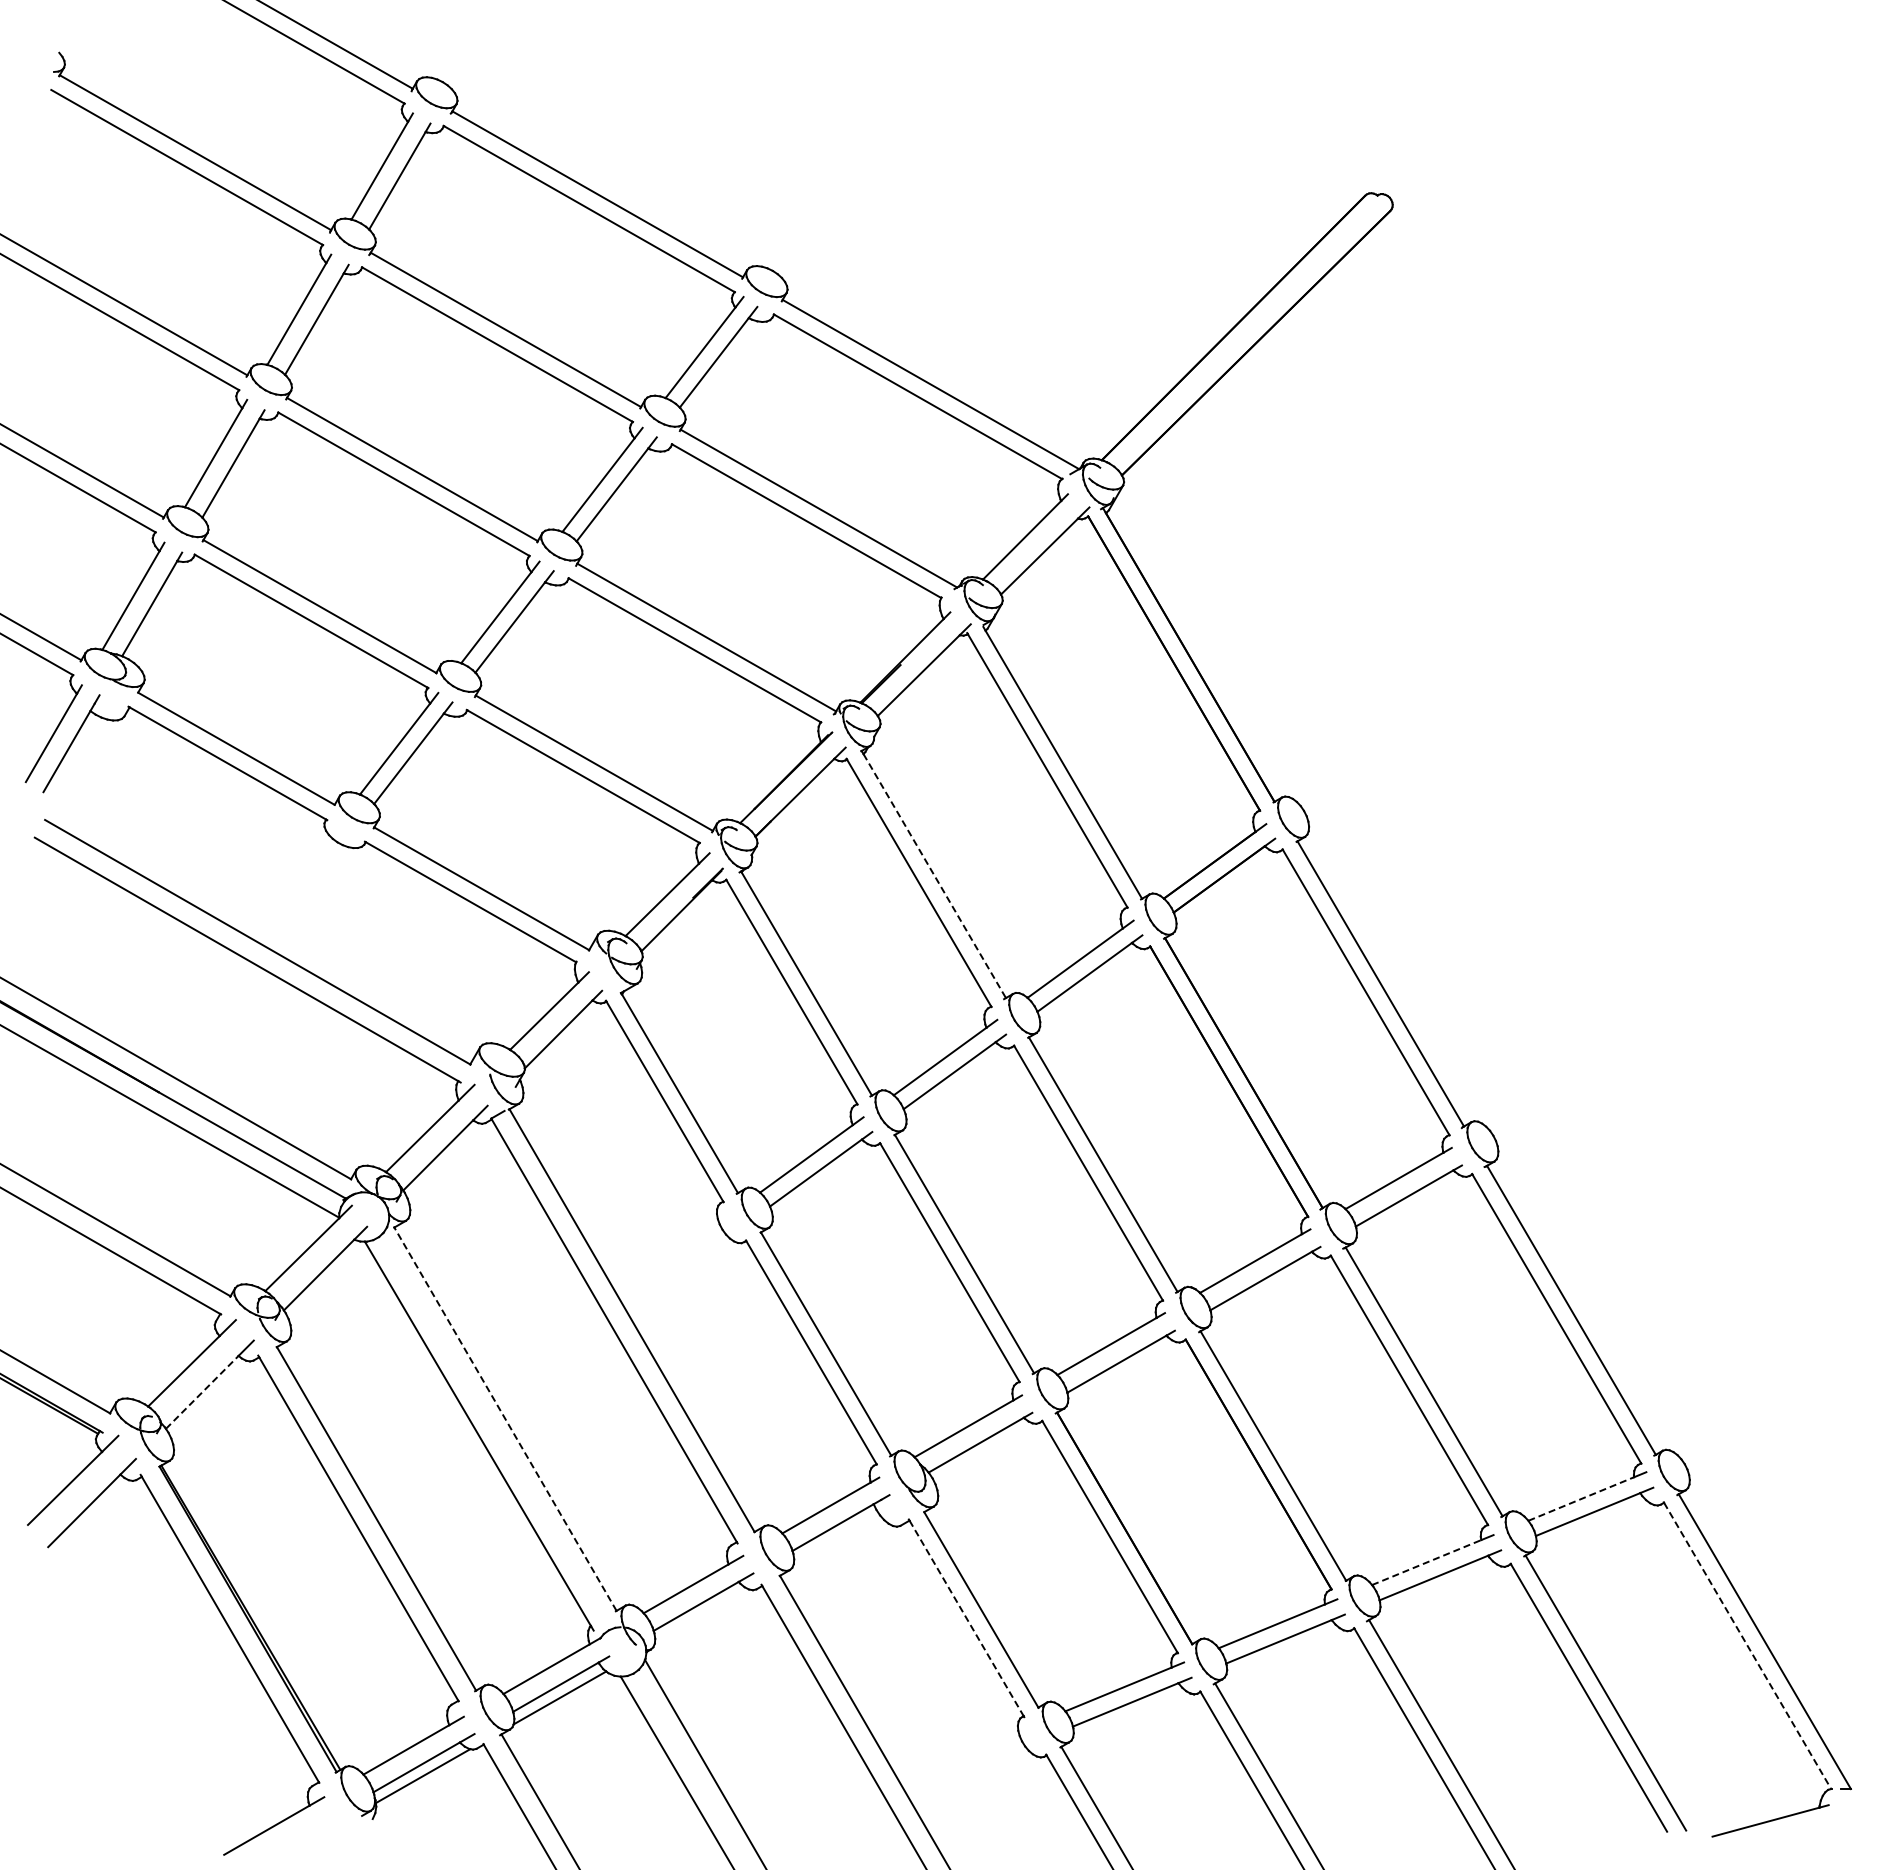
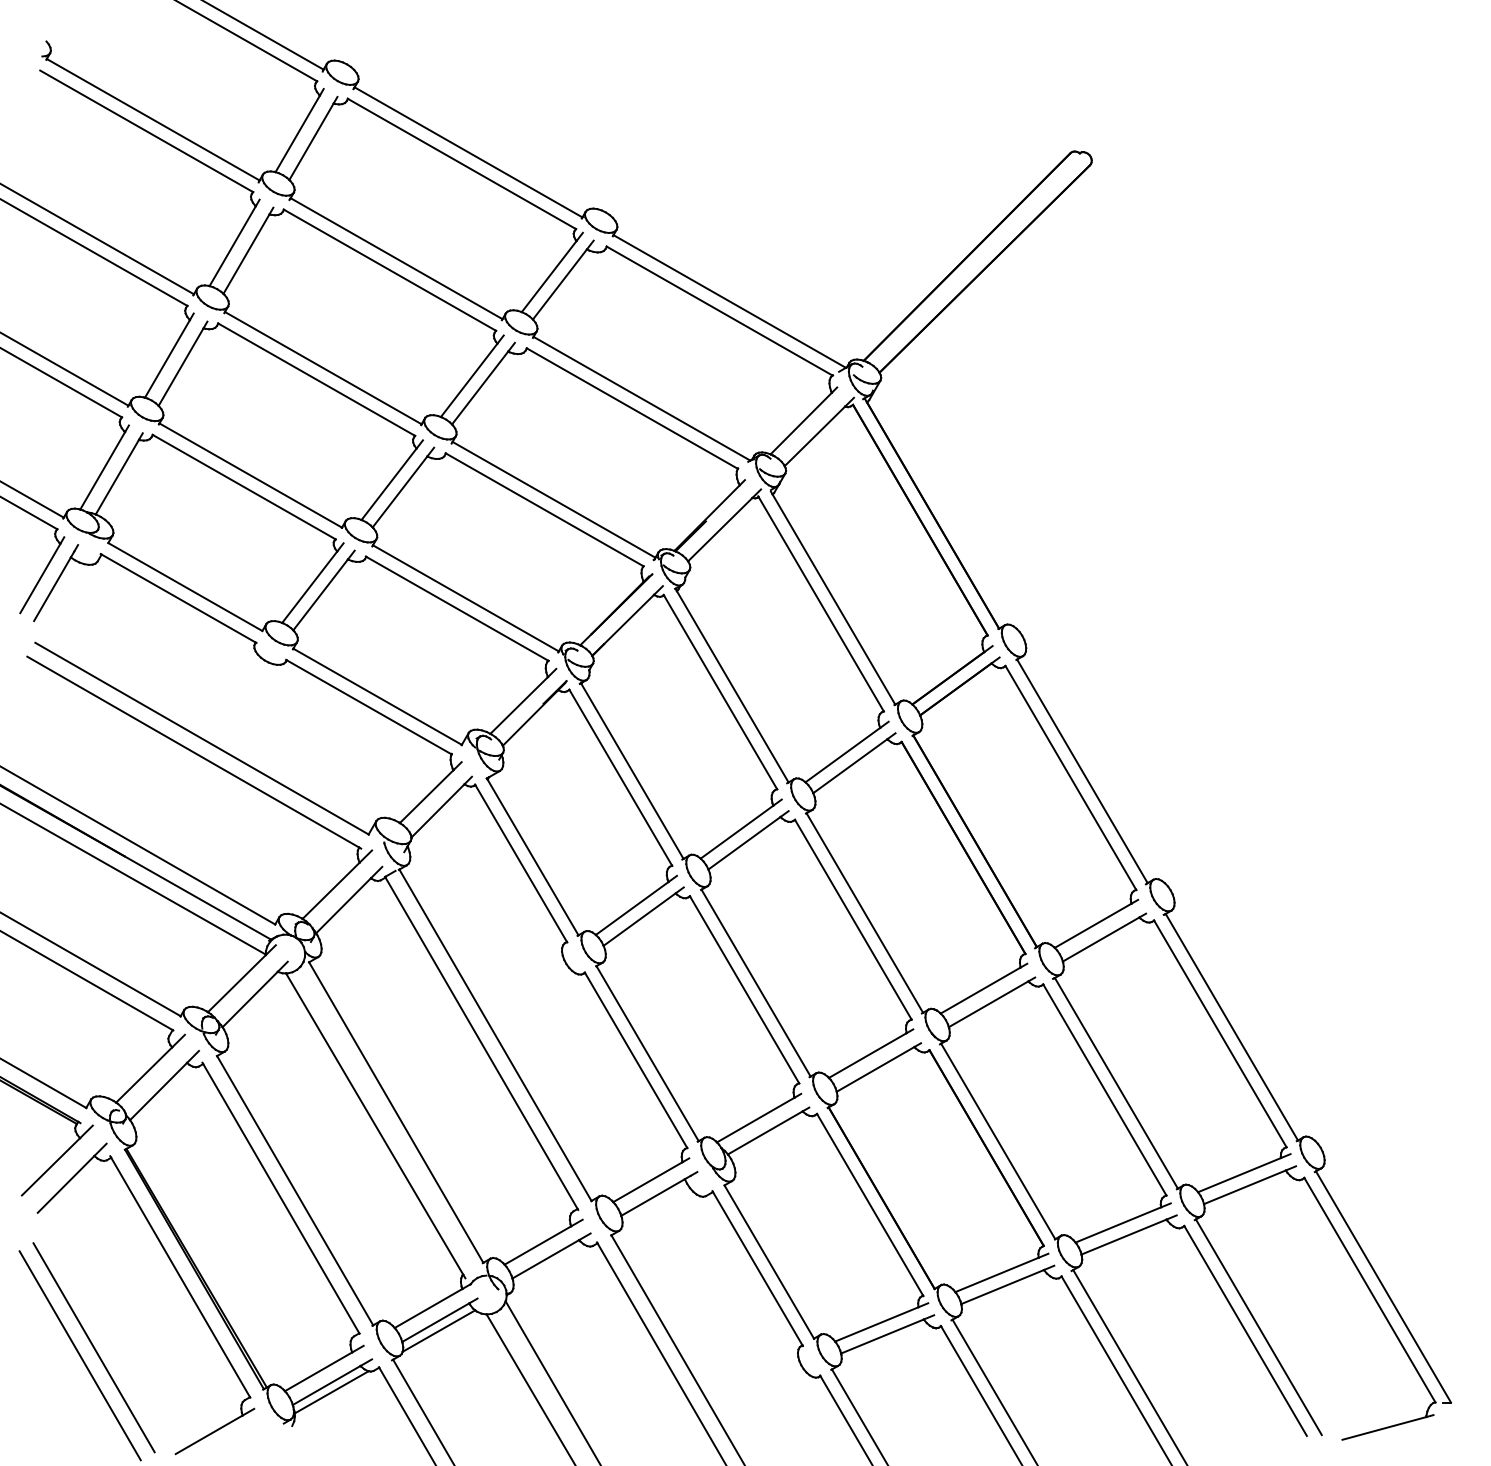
line: (934, 876) -> (732, 687), dashed -> solid
line: (202, 1392) -> (158, 1091), dashed -> solid
line: (505, 1419) -> (396, 1112), dashed -> solid
line: (1581, 1498) -> (1239, 1174), dashed -> solid
line: (1427, 1562) -> (1119, 1224), dashed -> solid
line: (966, 1618) -> (757, 1268), dashed -> solid
line: (1747, 1645) -> (1369, 1289), dashed -> solid
line: (119, 1718) -> (93, 1347), added
line: (102, 1729) -> (80, 1355), added

